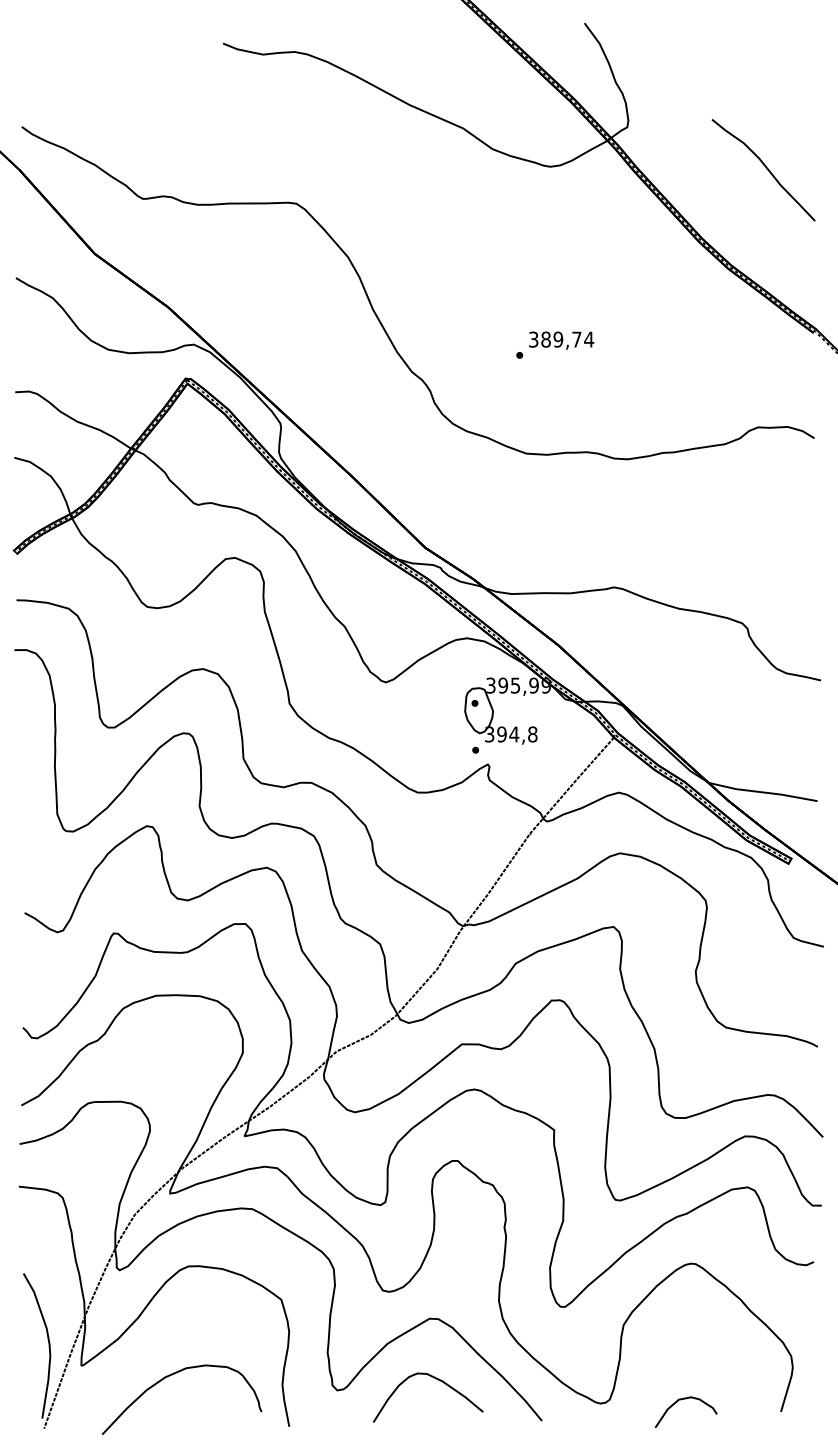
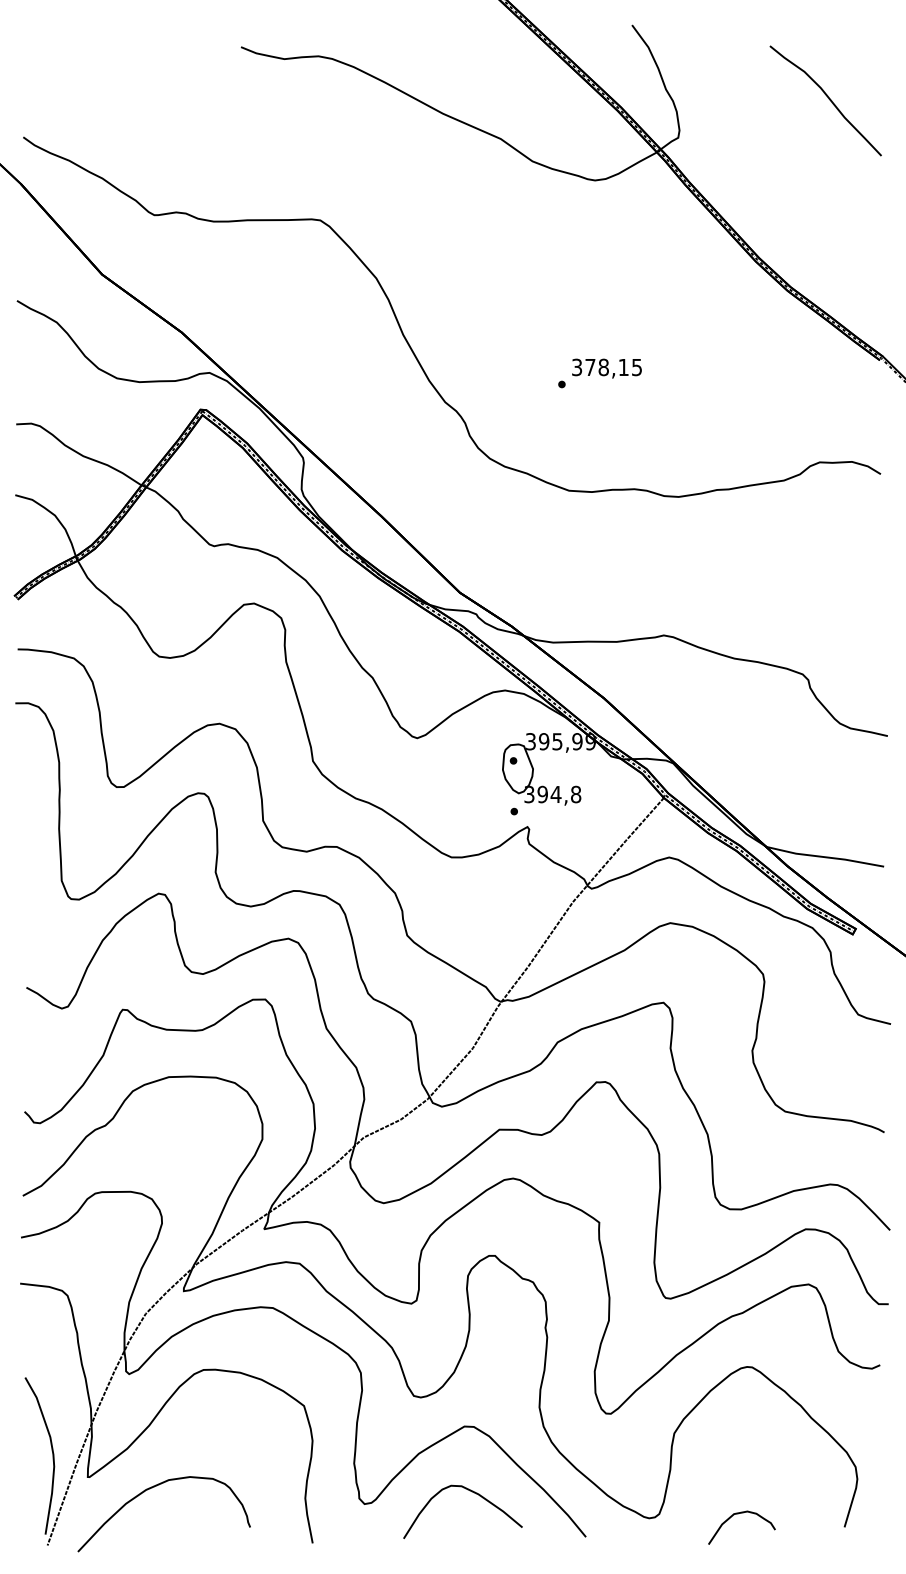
curve: (766, 169) -> (828, 100), moved
text: (567, 339) -> (613, 367), 389,74 -> 378,15
curve: (170, 1376) -> (151, 1489), moved

